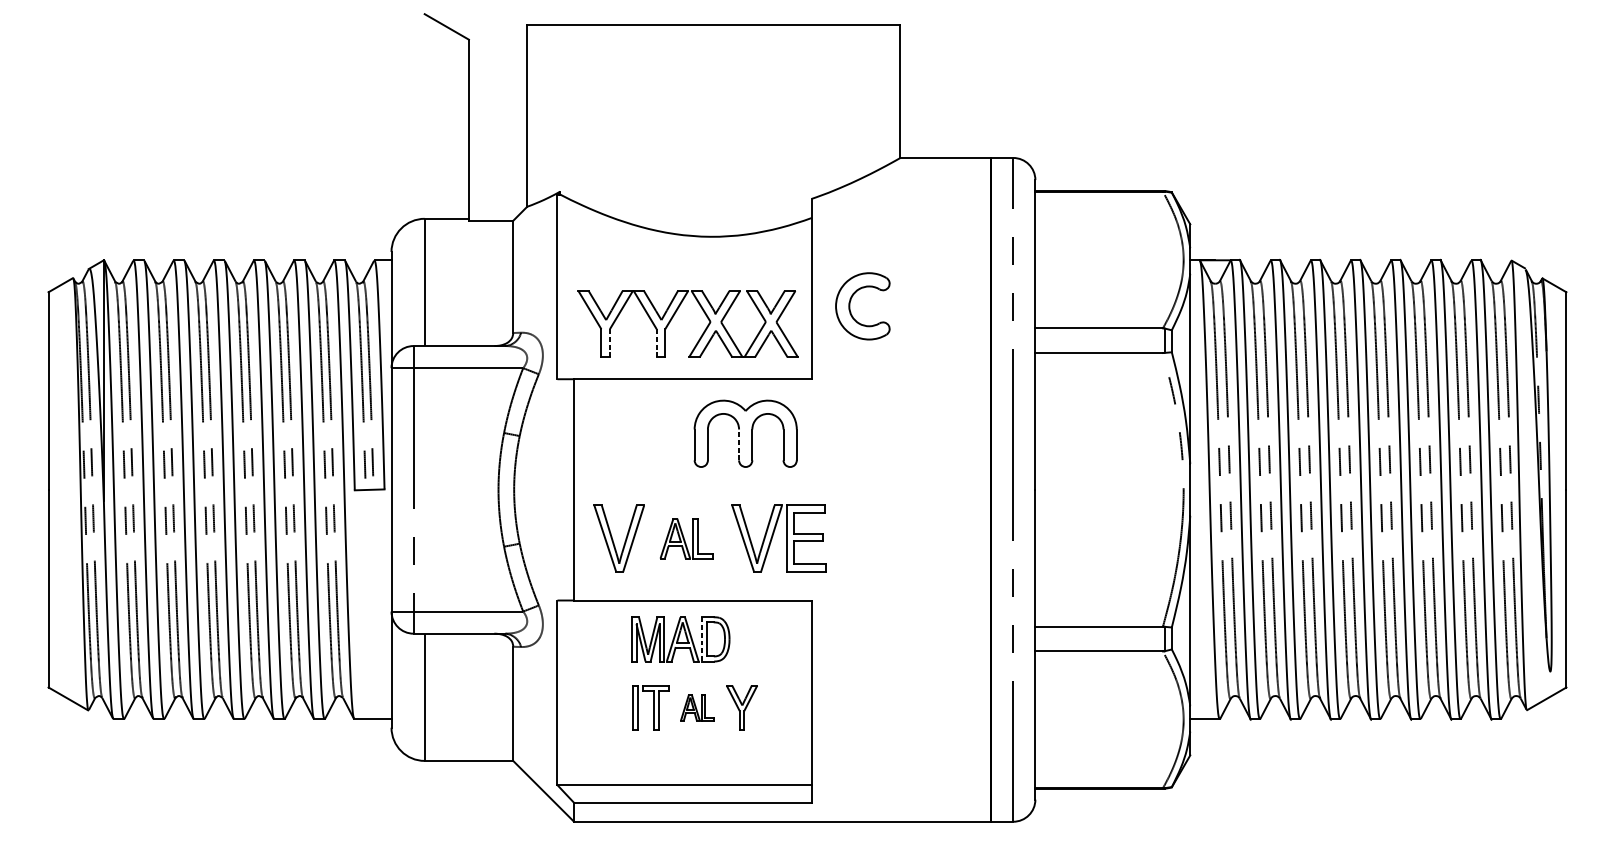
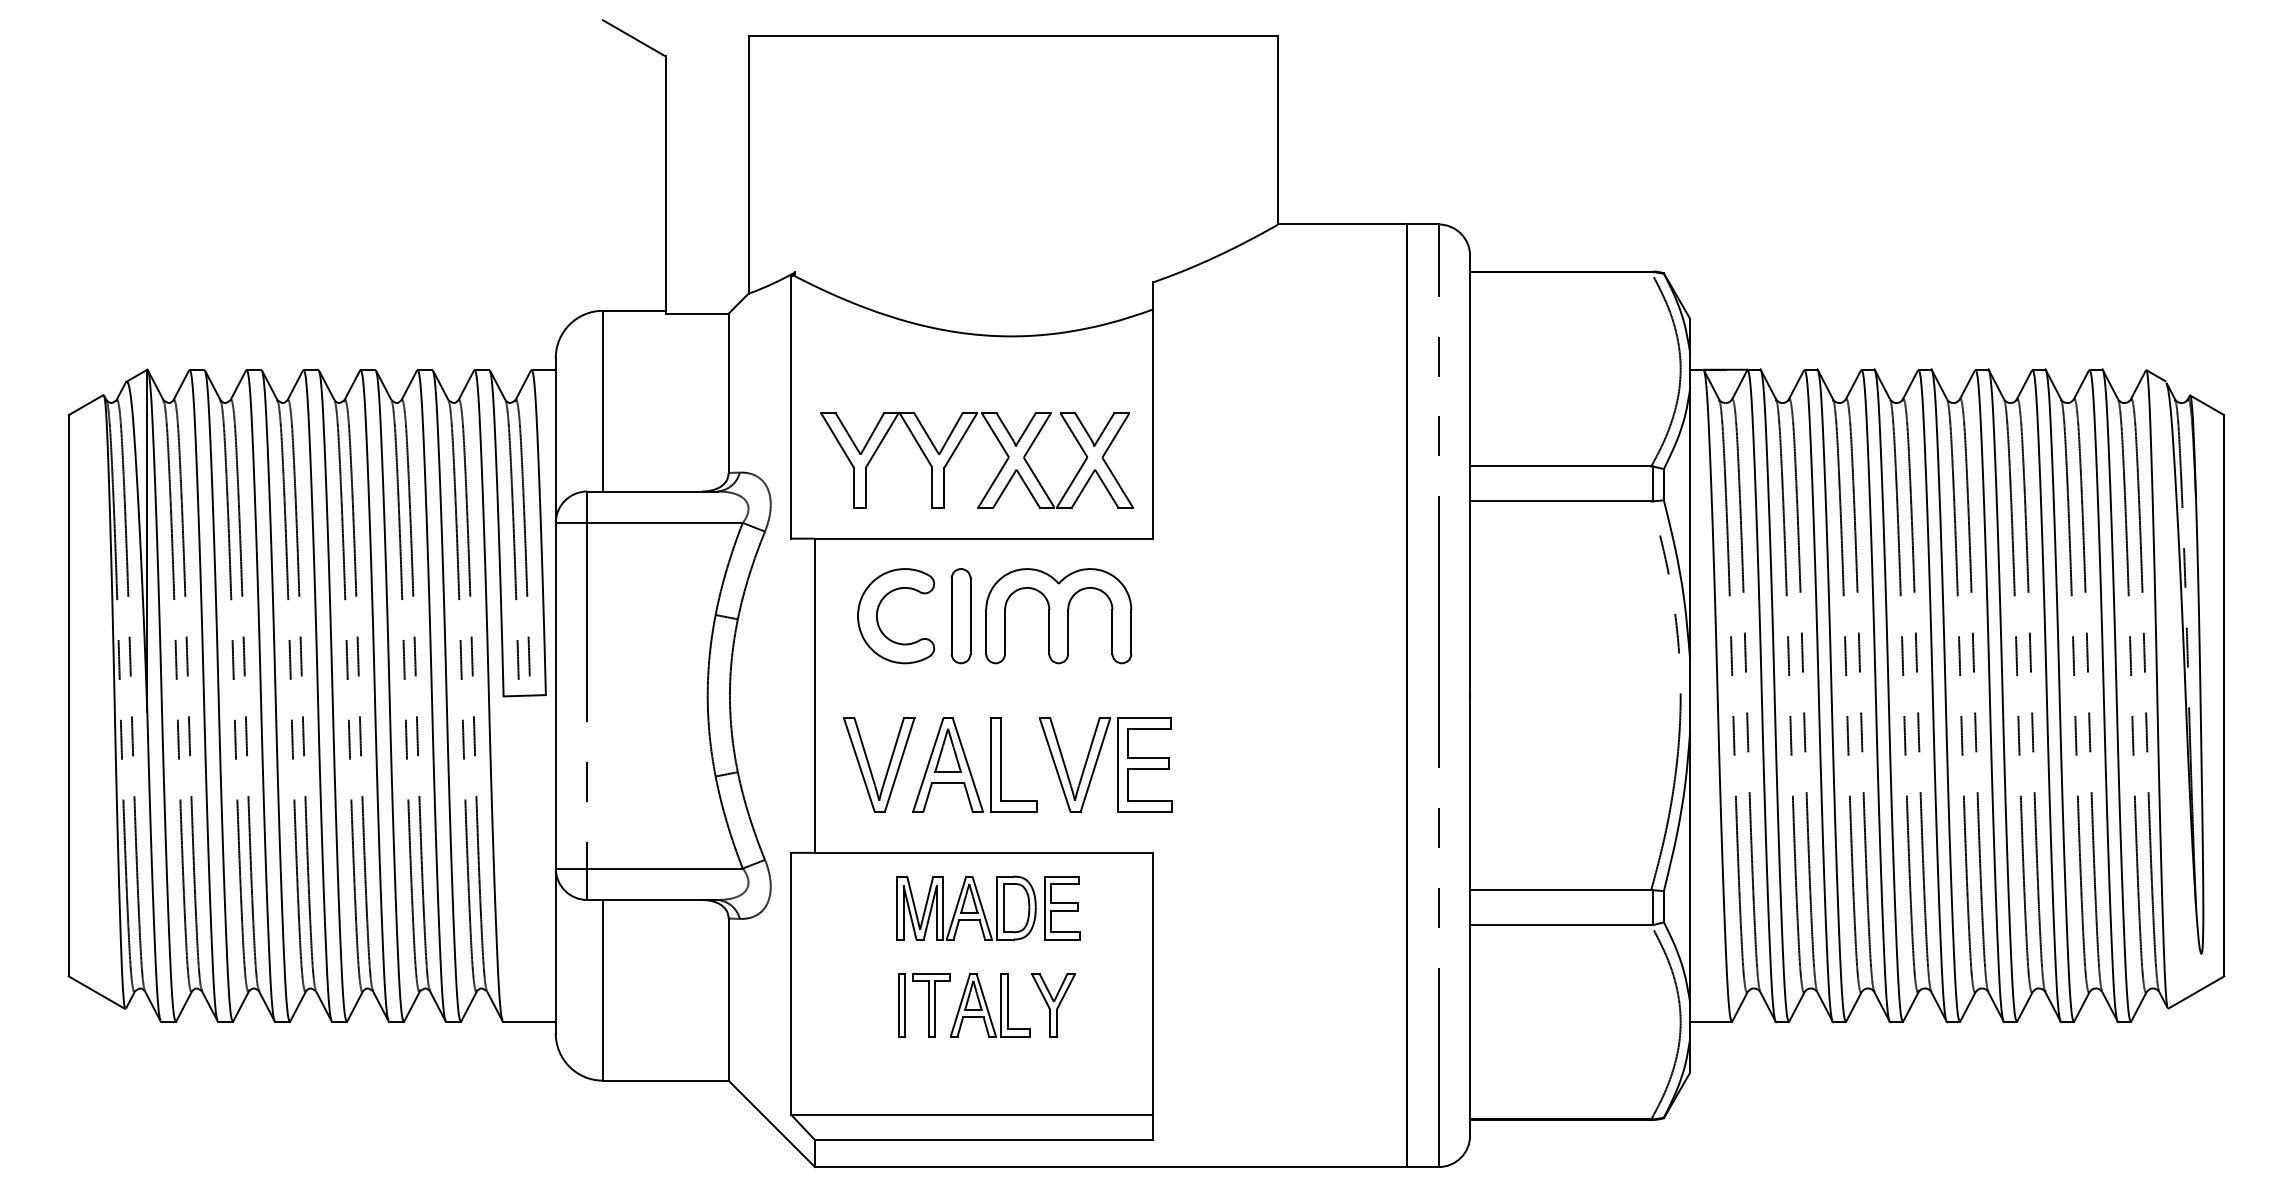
part: (850, 309) -> (878, 620), moved
line: (609, 343) -> (865, 487), dashed -> solid
line: (656, 343) -> (932, 487), dashed -> solid
part: (676, 434) -> (960, 616), added
line: (739, 444) -> (1049, 631), dashed -> solid
part: (686, 538) -> (974, 764), size x1.67
line: (702, 639) -> (997, 908), dashed -> solid
part: (748, 639) -> (1062, 908), added
part: (697, 707) -> (990, 1005), size x1.67

